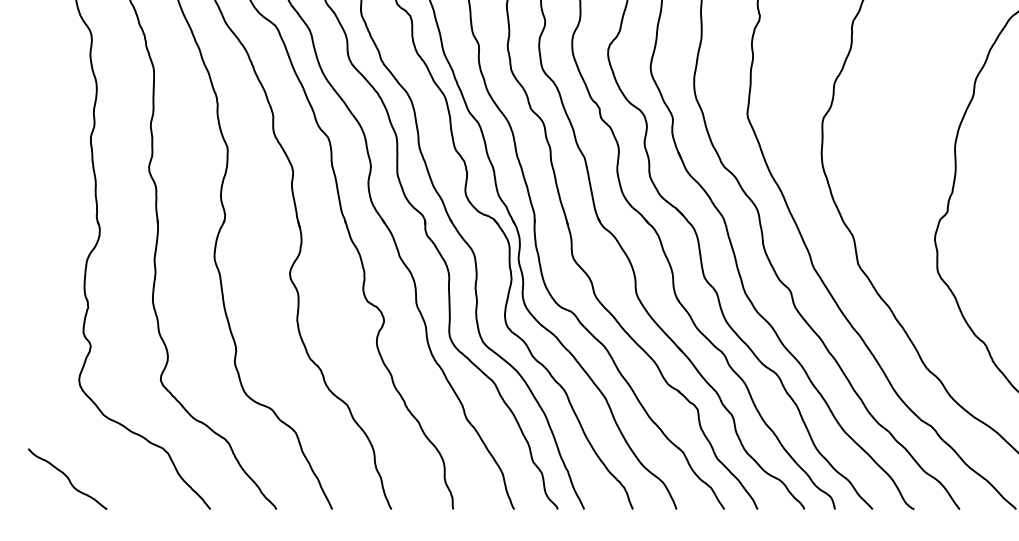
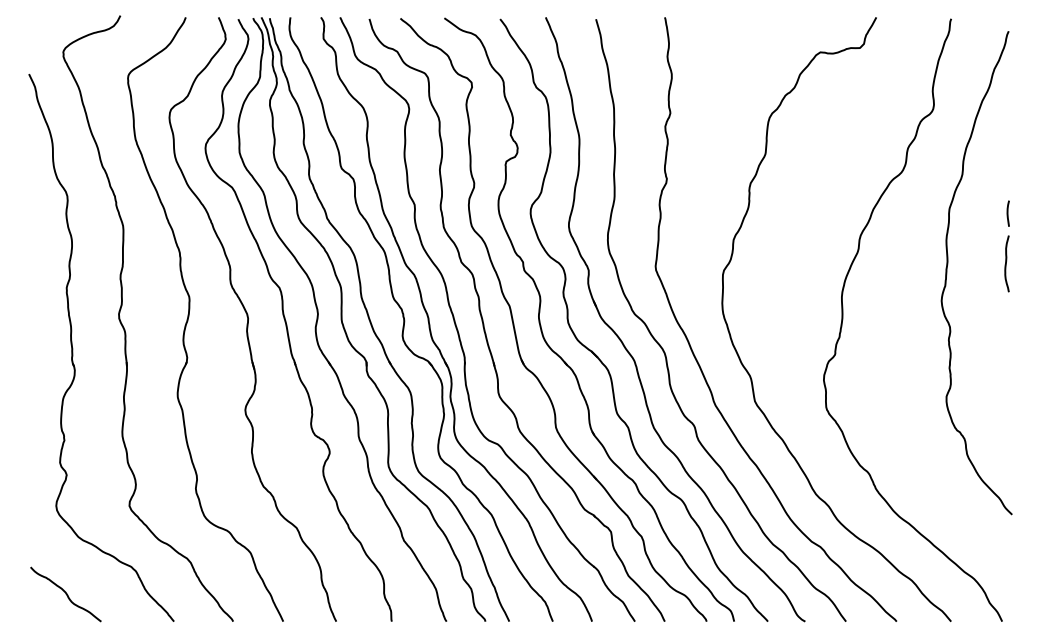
curve: (67, 479) -> (65, 594), moved

